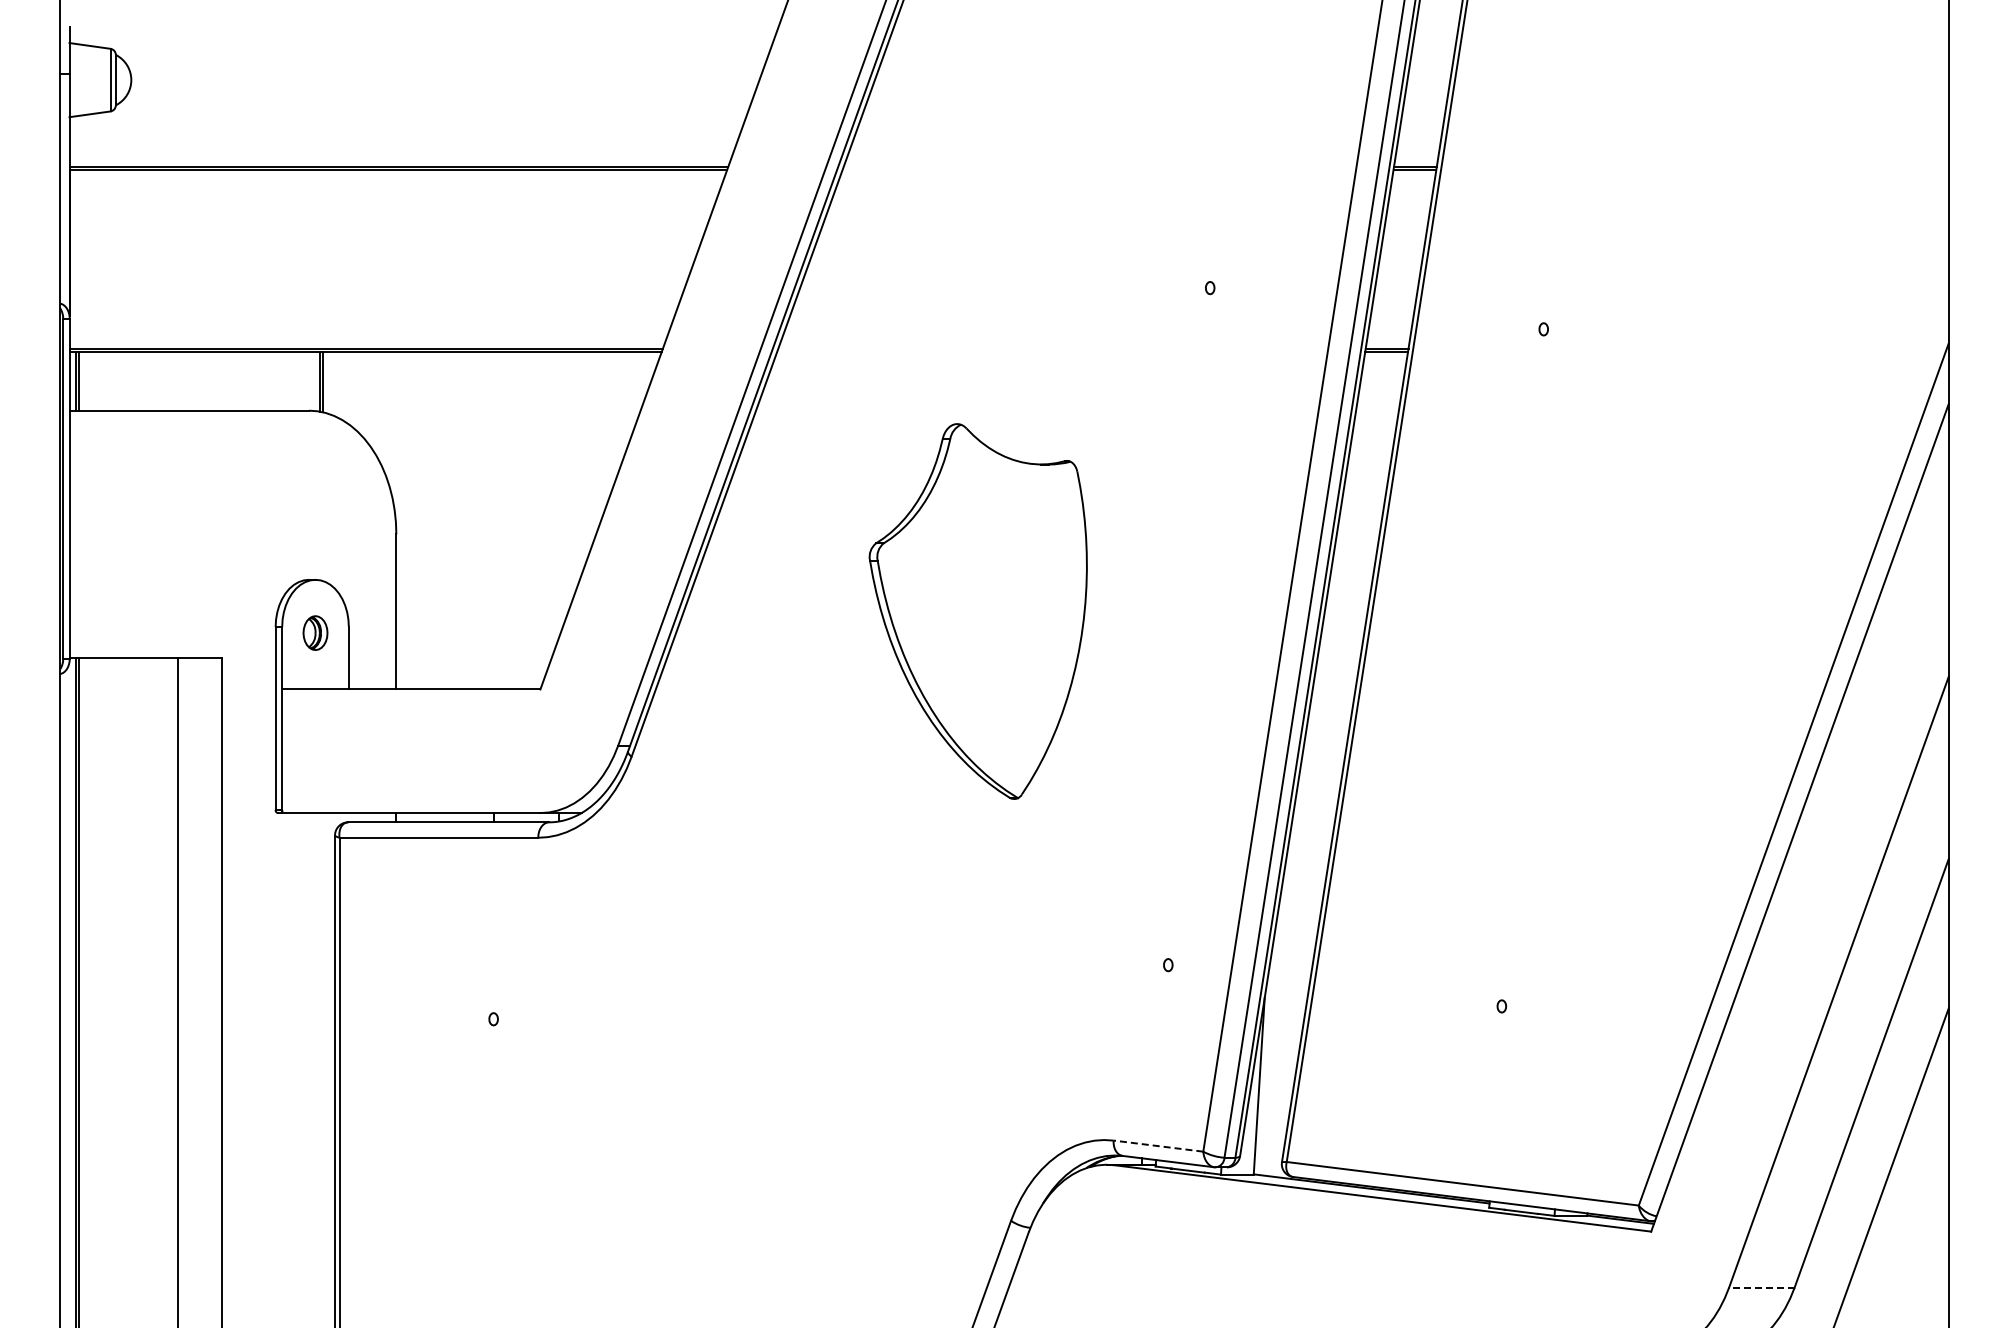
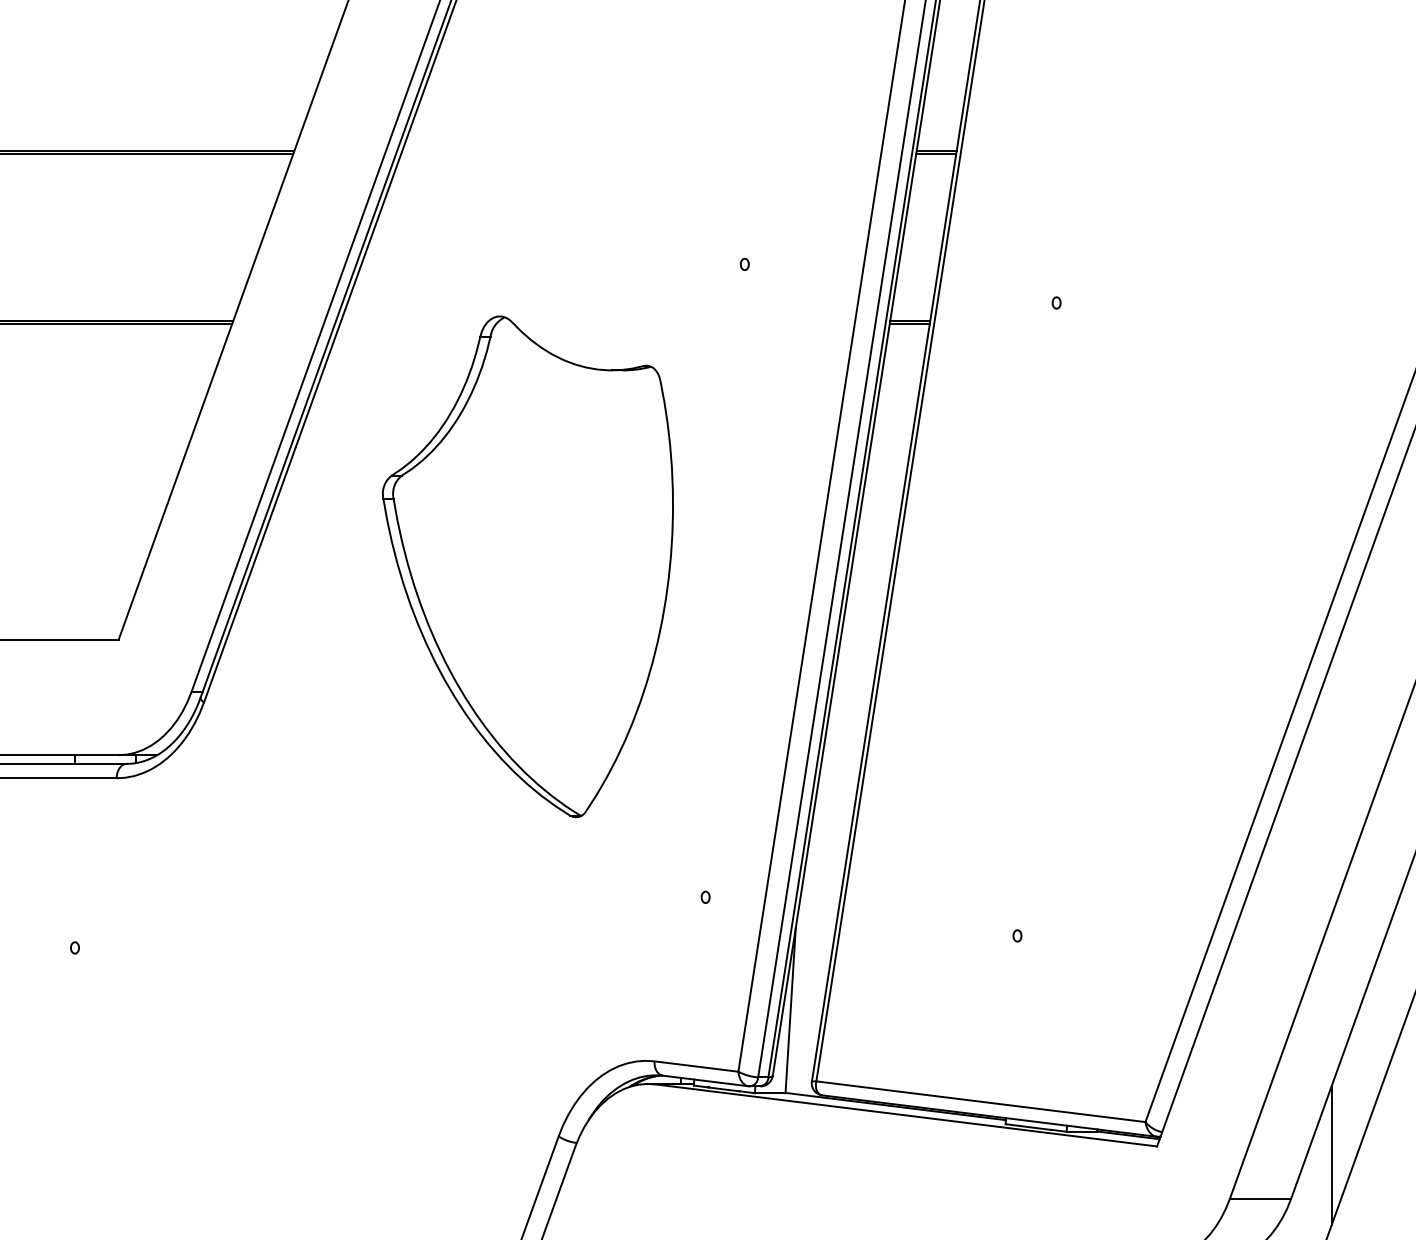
part: (978, 611) -> (528, 566), size x1.43
line: (1157, 1146) -> (695, 1066), dashed -> solid
line: (1838, 1240) -> (1332, 1154), added
line: (1761, 1287) -> (1260, 1198), dashed -> solid

